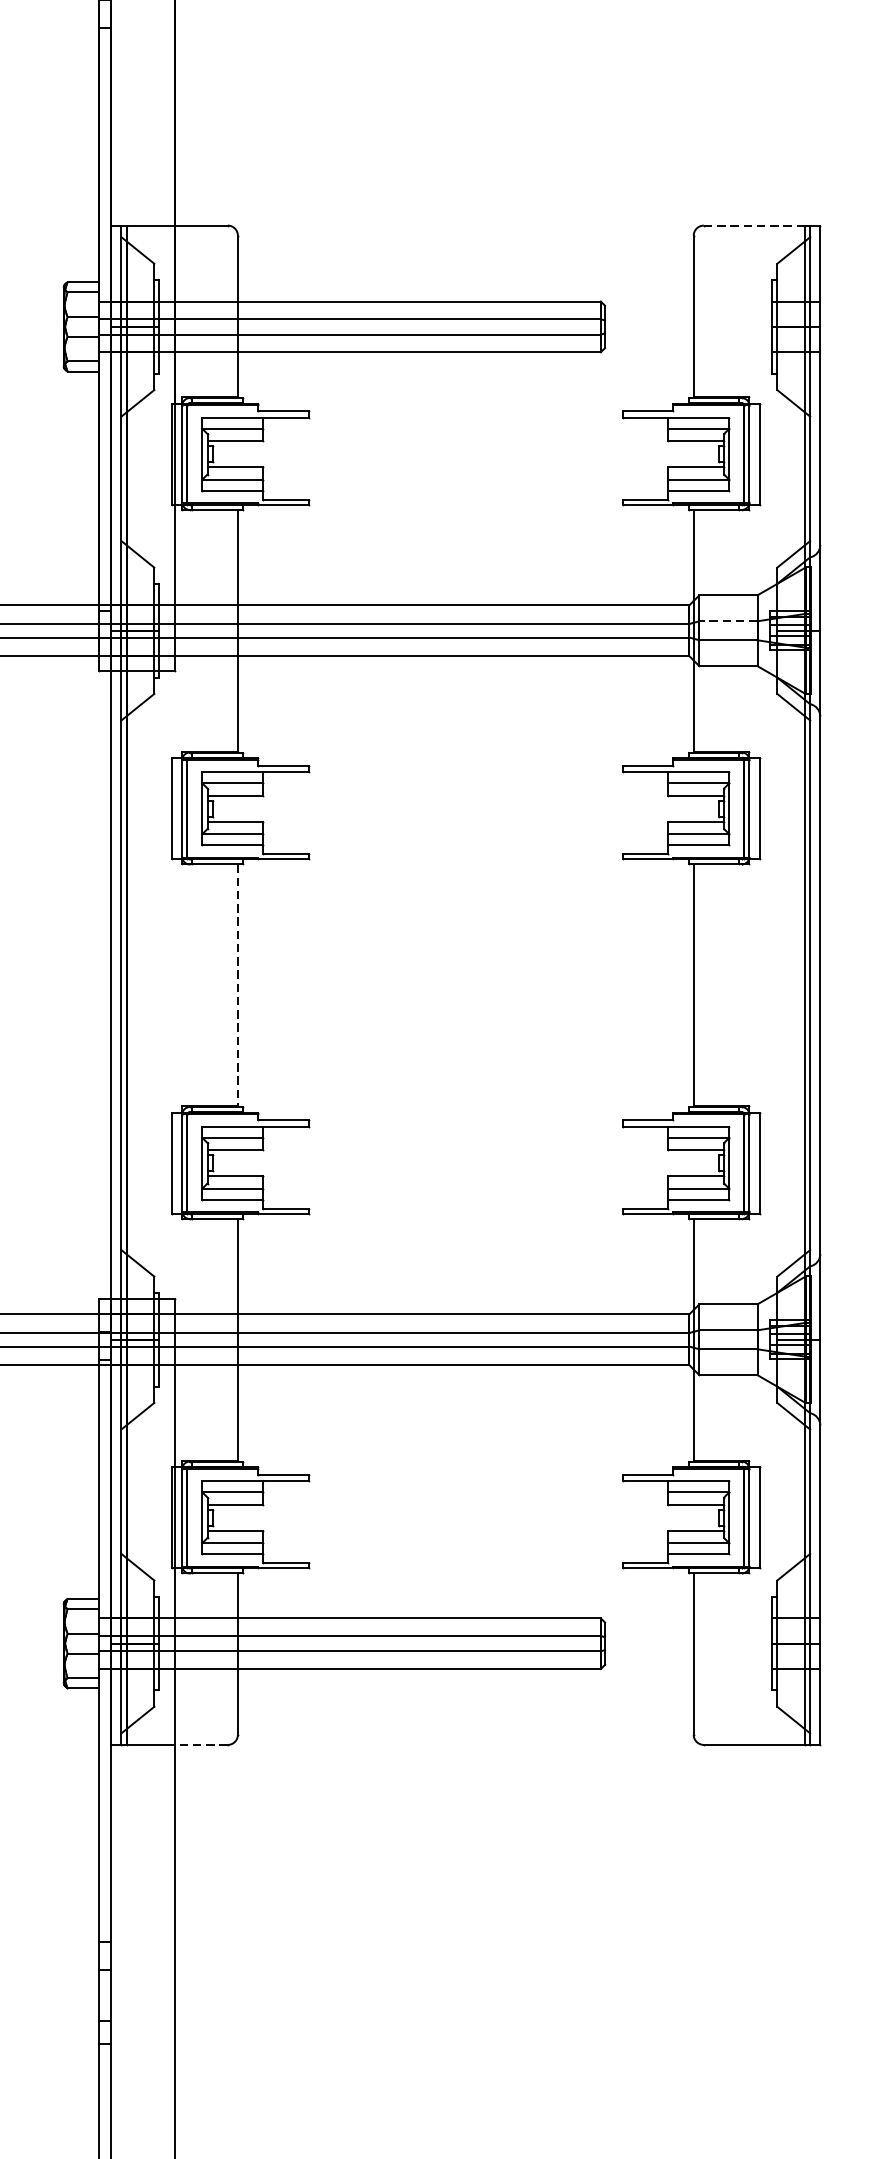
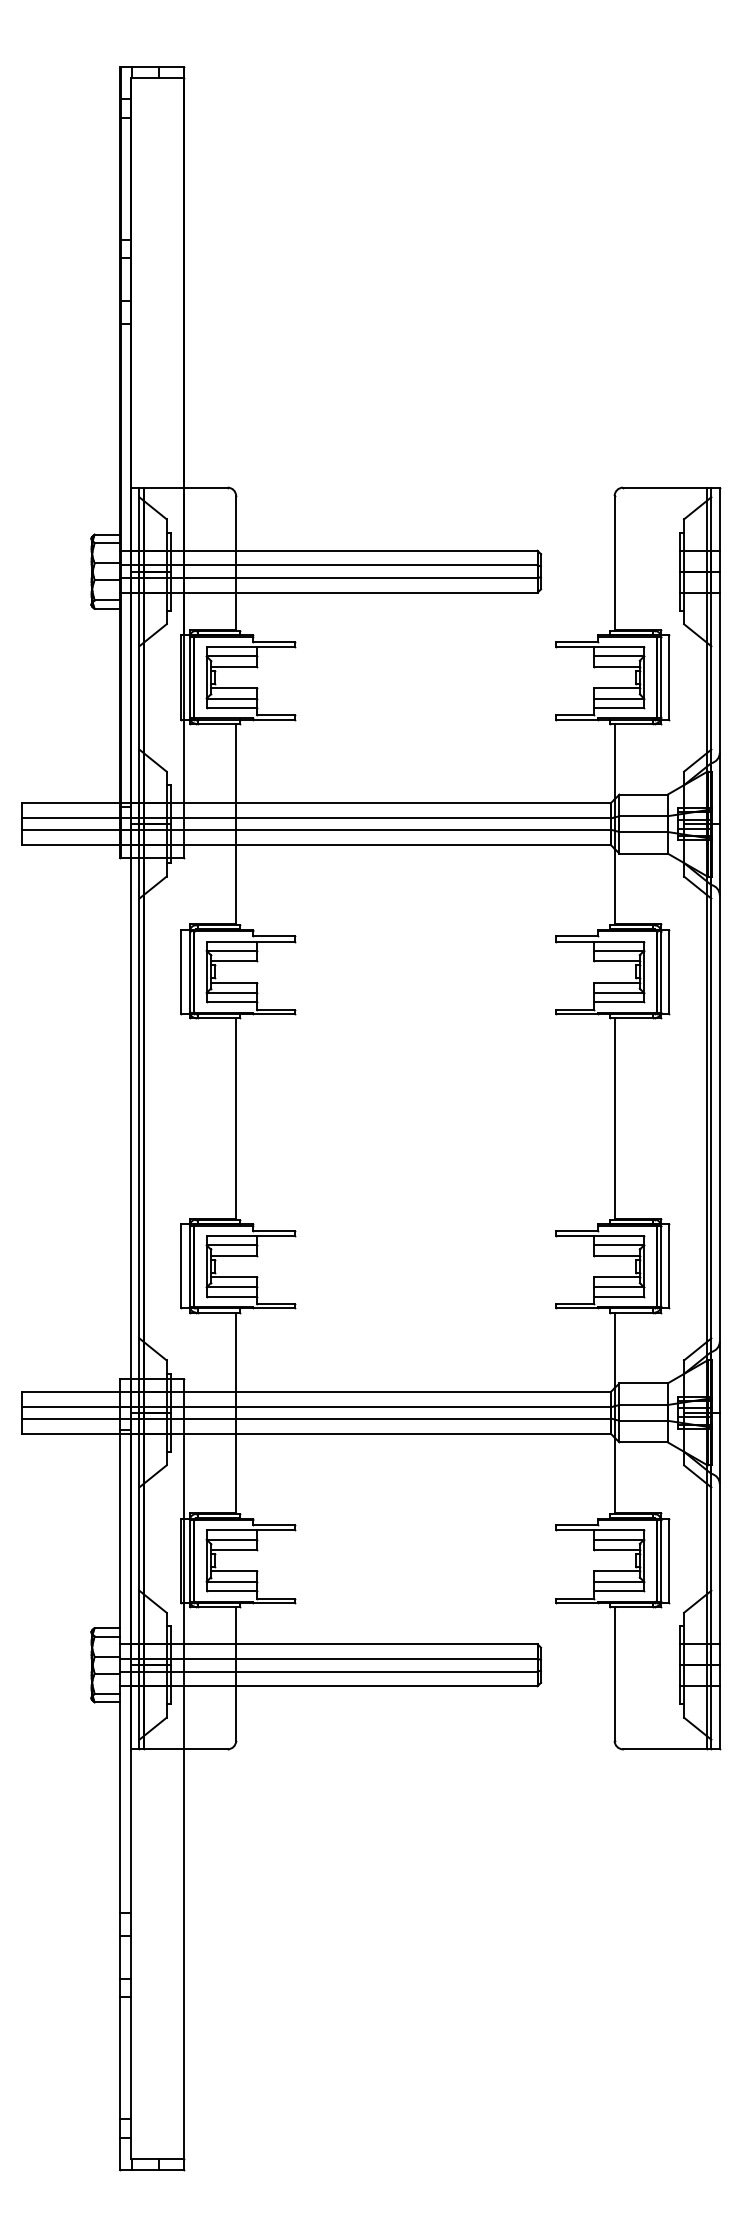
line: (753, 225) -> (664, 487), dashed -> solid
line: (728, 621) -> (643, 816), dashed -> solid
line: (238, 985) -> (236, 1118), dashed -> solid
line: (201, 1745) -> (205, 1749), dashed -> solid

